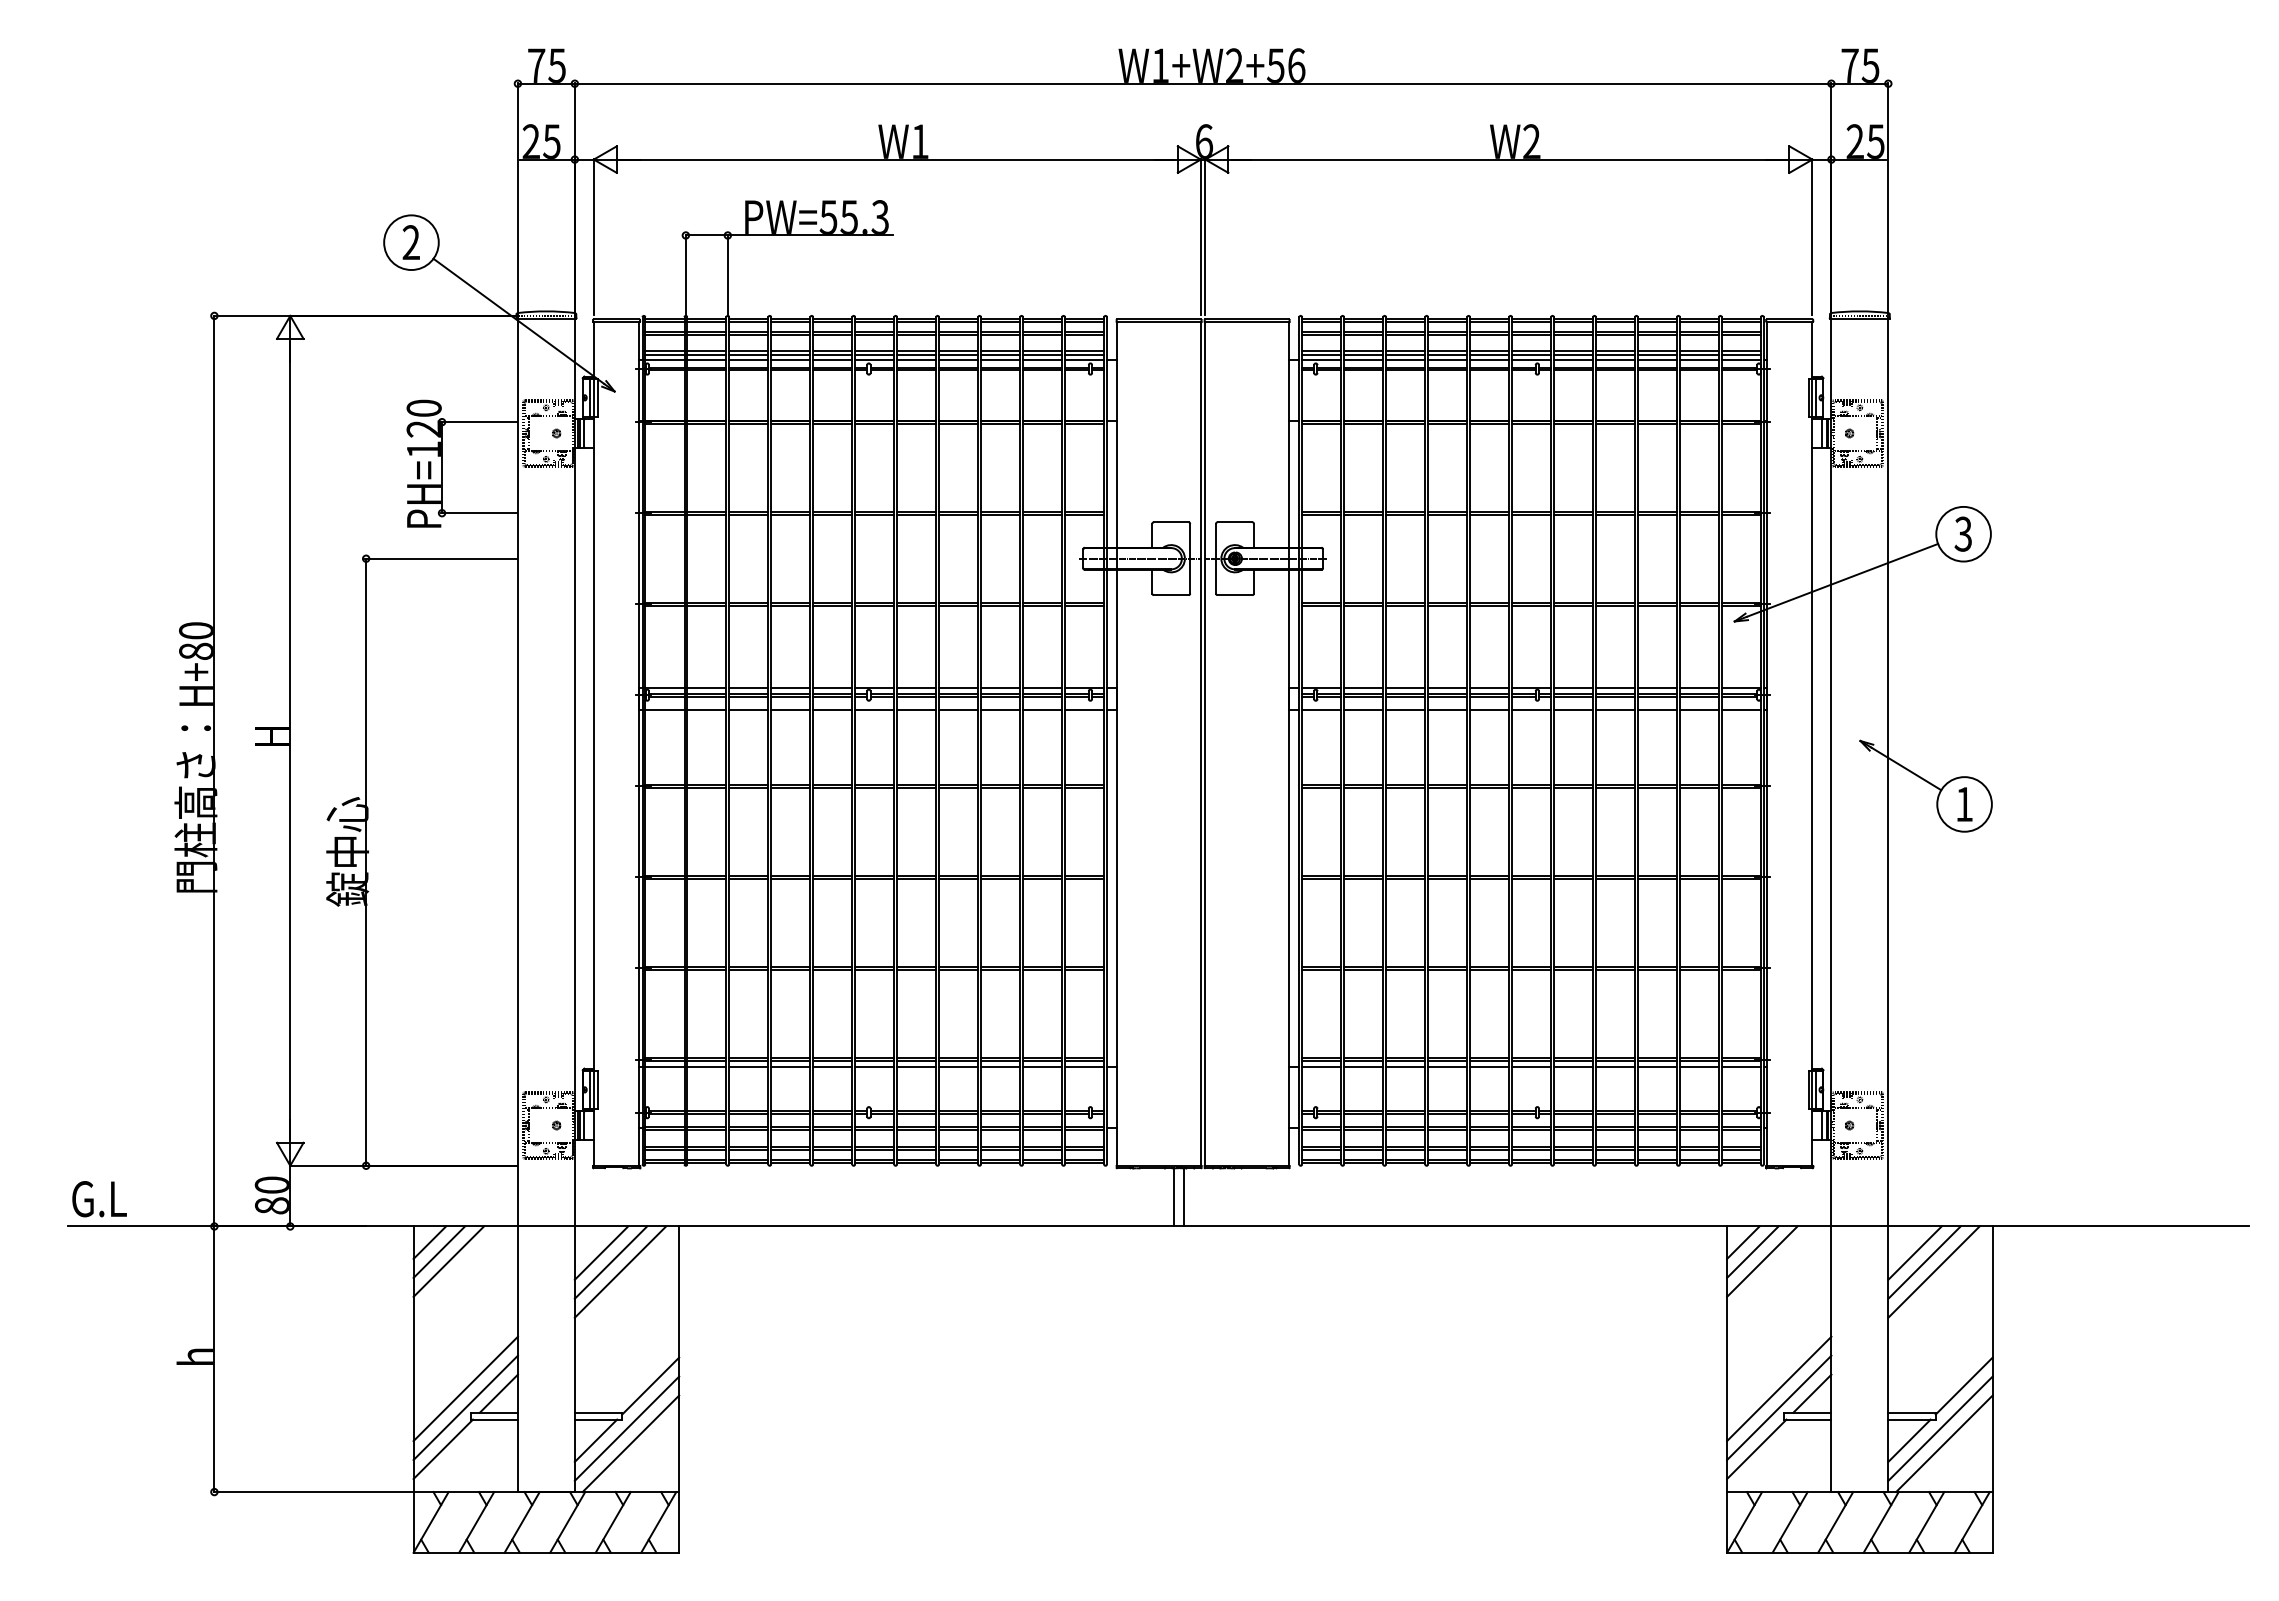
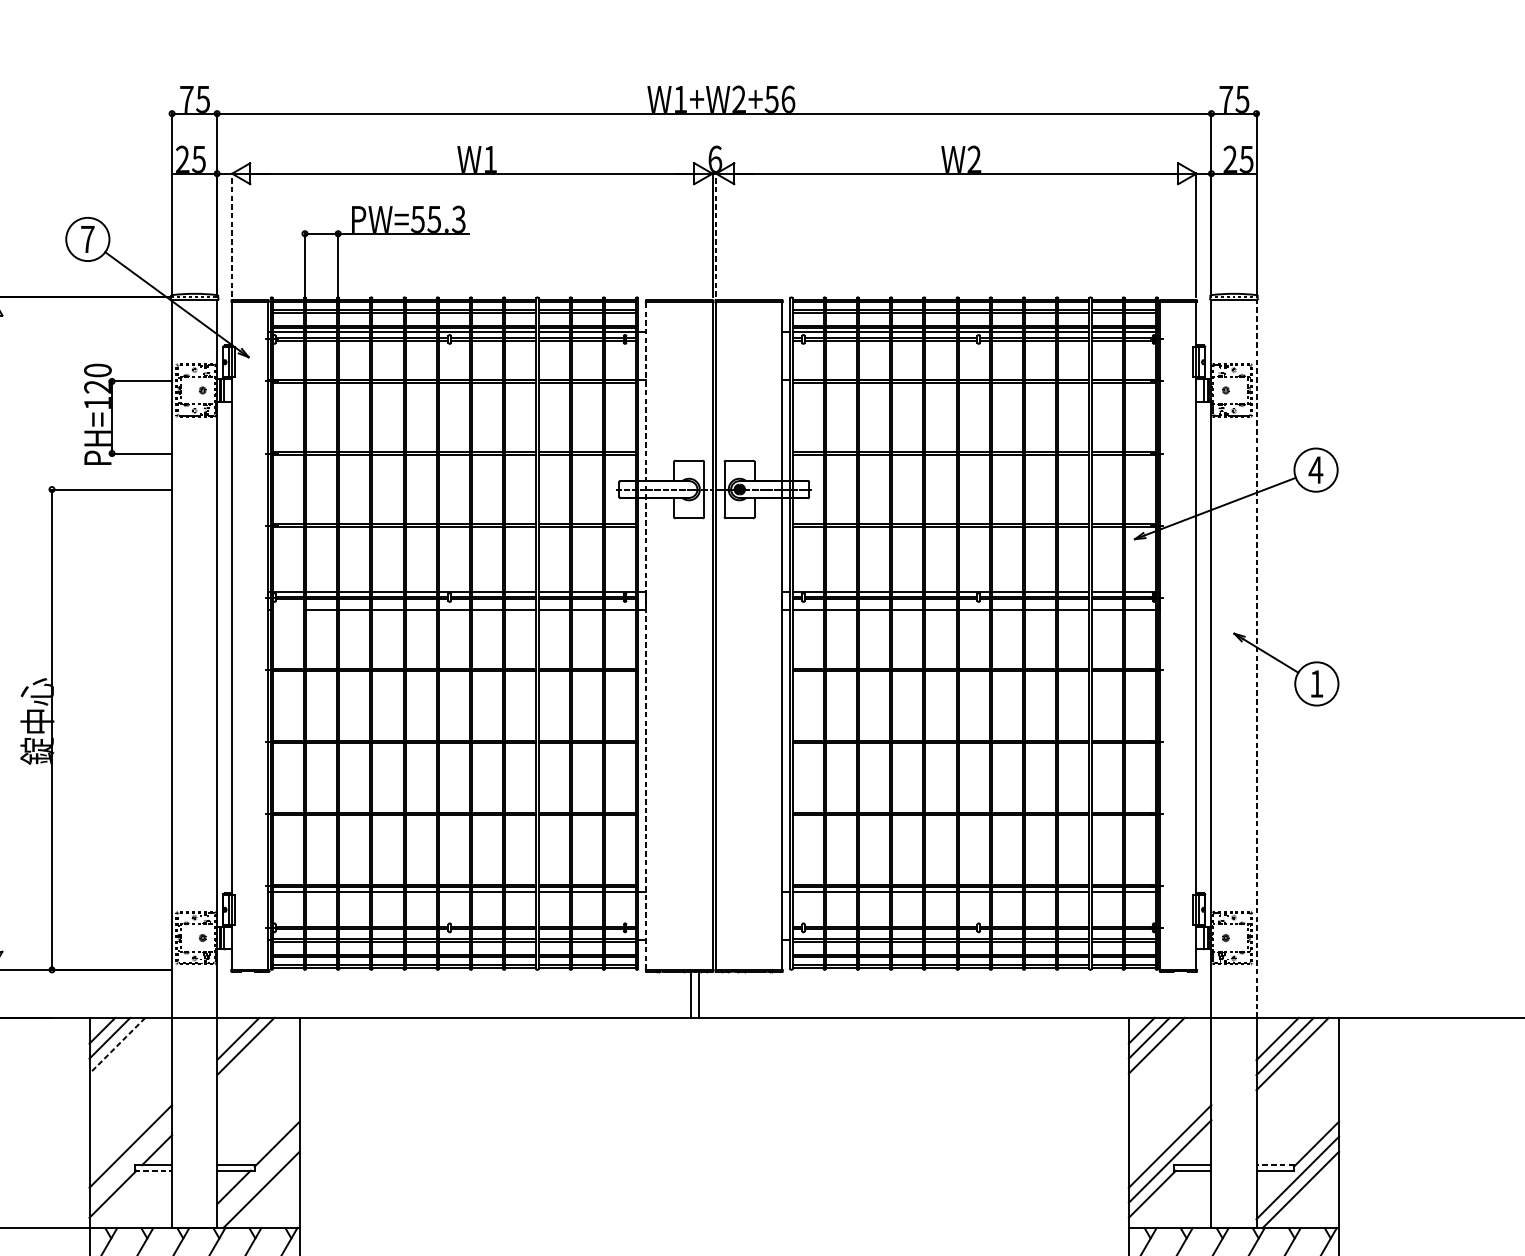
line: (593, 236) -> (231, 234), solid -> dashed
line: (1205, 236) -> (716, 234), solid -> dashed
text: (410, 242) -> (87, 239), 2 -> 7
text: (1963, 533) -> (1315, 469), 3 -> 4
line: (664, 710) -> (288, 609), removed
line: (1117, 743) -> (646, 635), solid -> dashed
line: (1888, 772) -> (1256, 658), solid -> dashed
line: (448, 1261) -> (117, 1045), solid -> dashed
line: (620, 1271) -> (253, 1053), removed
line: (1812, 1393) -> (1196, 1150), removed
line: (465, 1407) -> (130, 1161), removed
line: (1912, 1412) -> (1275, 1165), solid -> dashed
line: (494, 1419) -> (153, 1170), solid -> dashed
line: (626, 1428) -> (258, 1177), removed
line: (1909, 1440) -> (1273, 1187), removed

